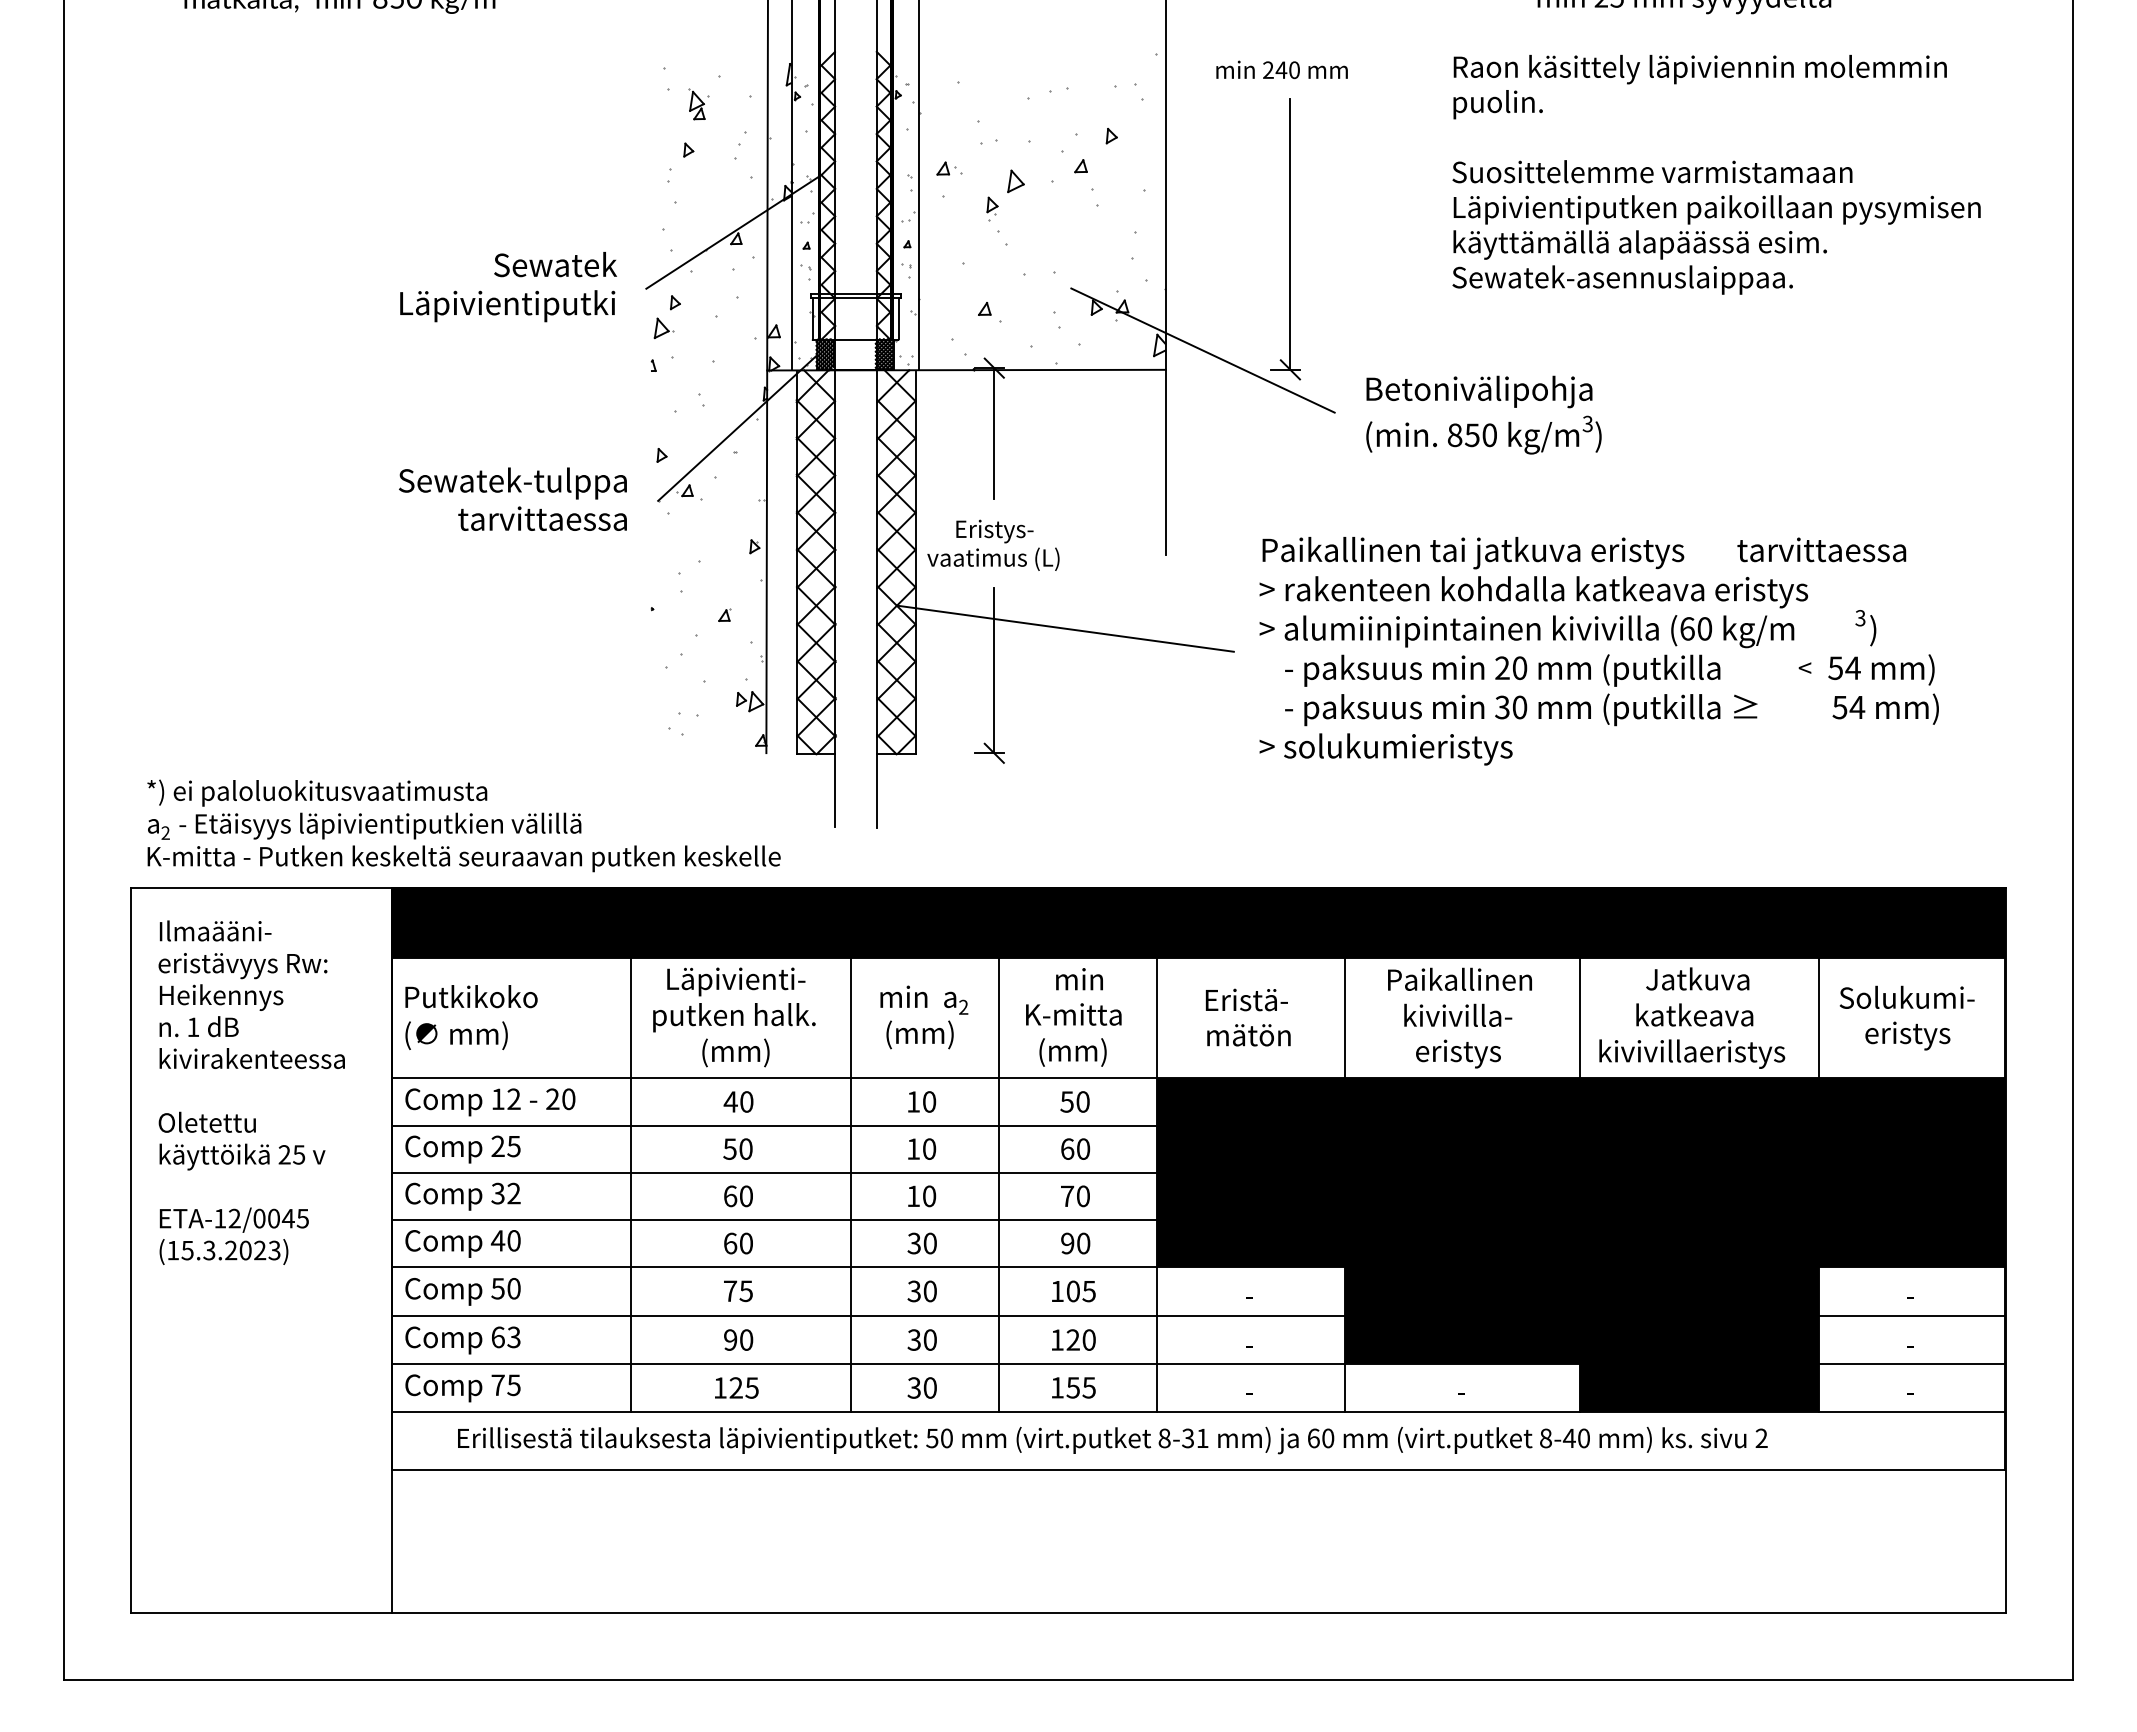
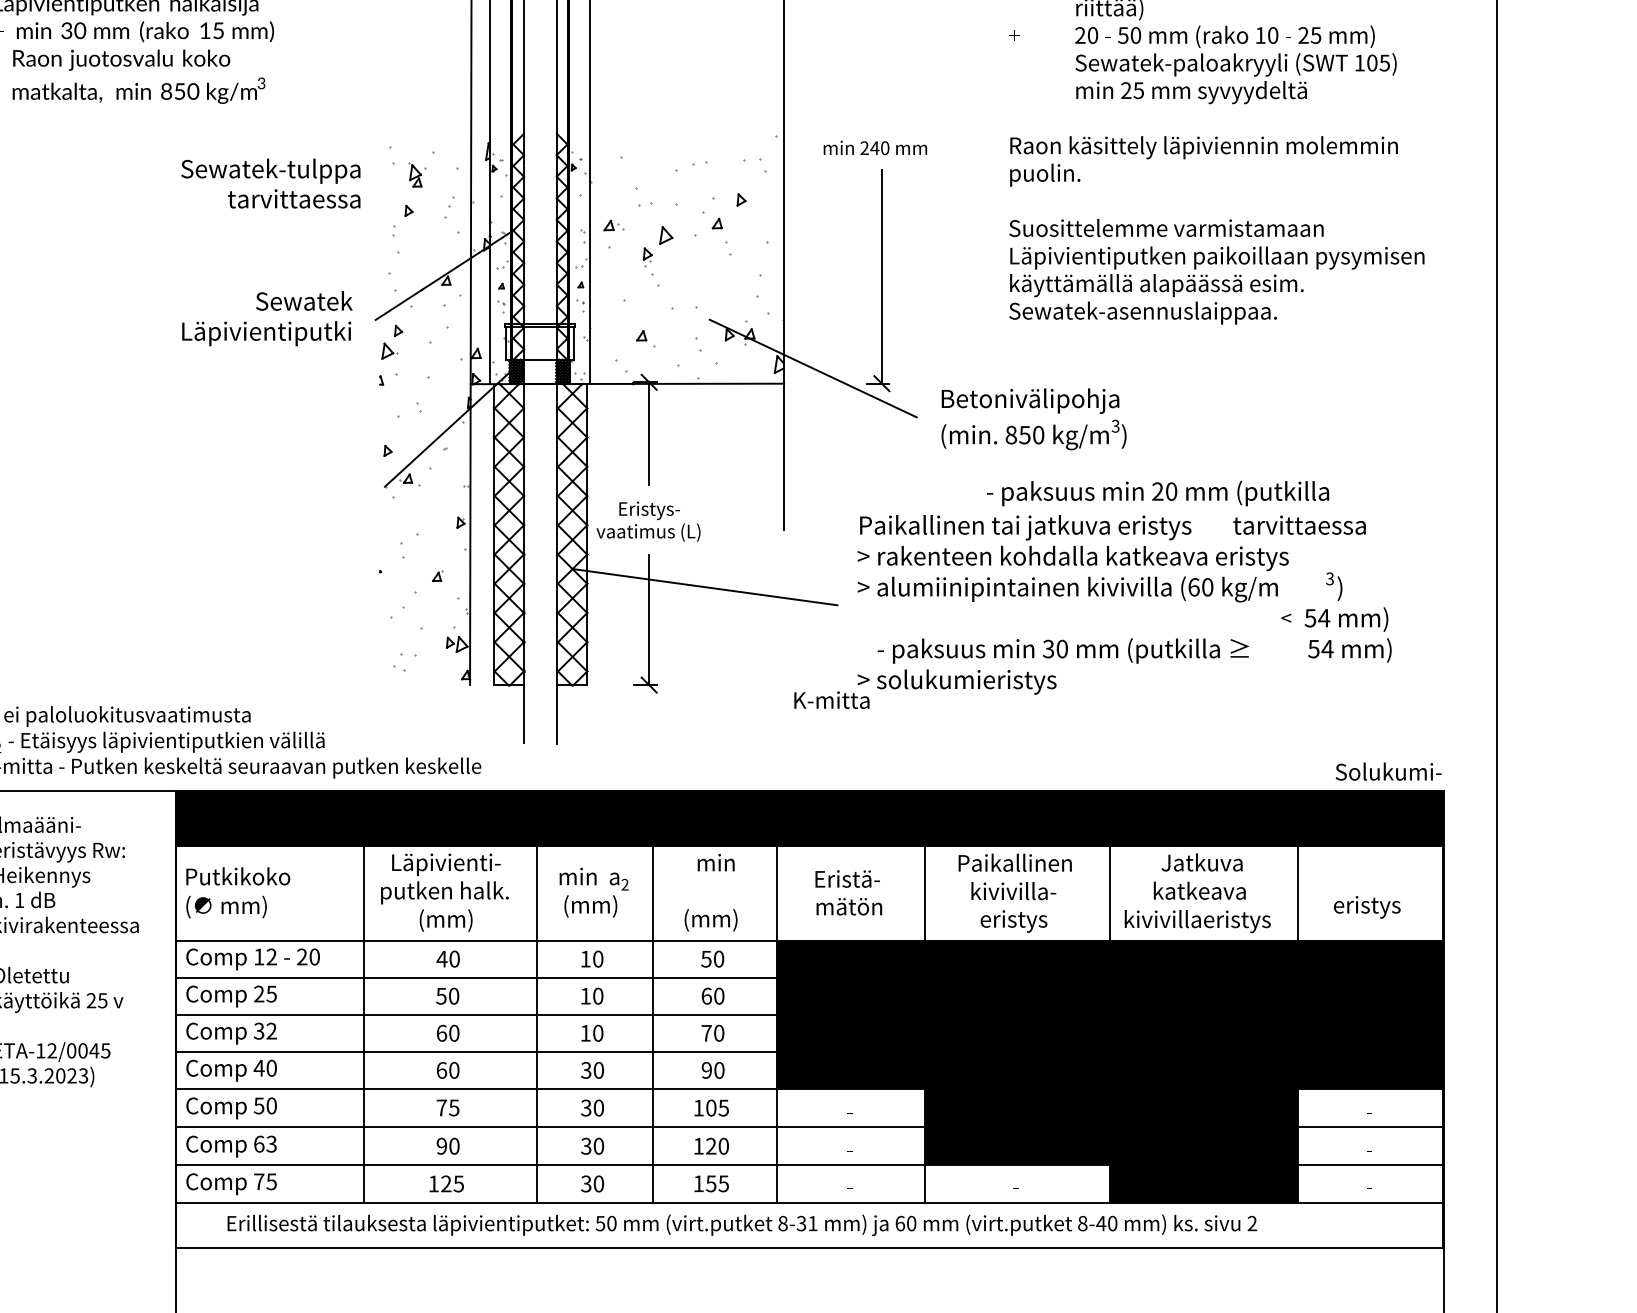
text: (512, 498) -> (270, 182), moved
text: (1502, 670) -> (1157, 493), moved
text: (1906, 996) -> (1388, 770), moved
text: (1073, 1014) -> (831, 700), moved

